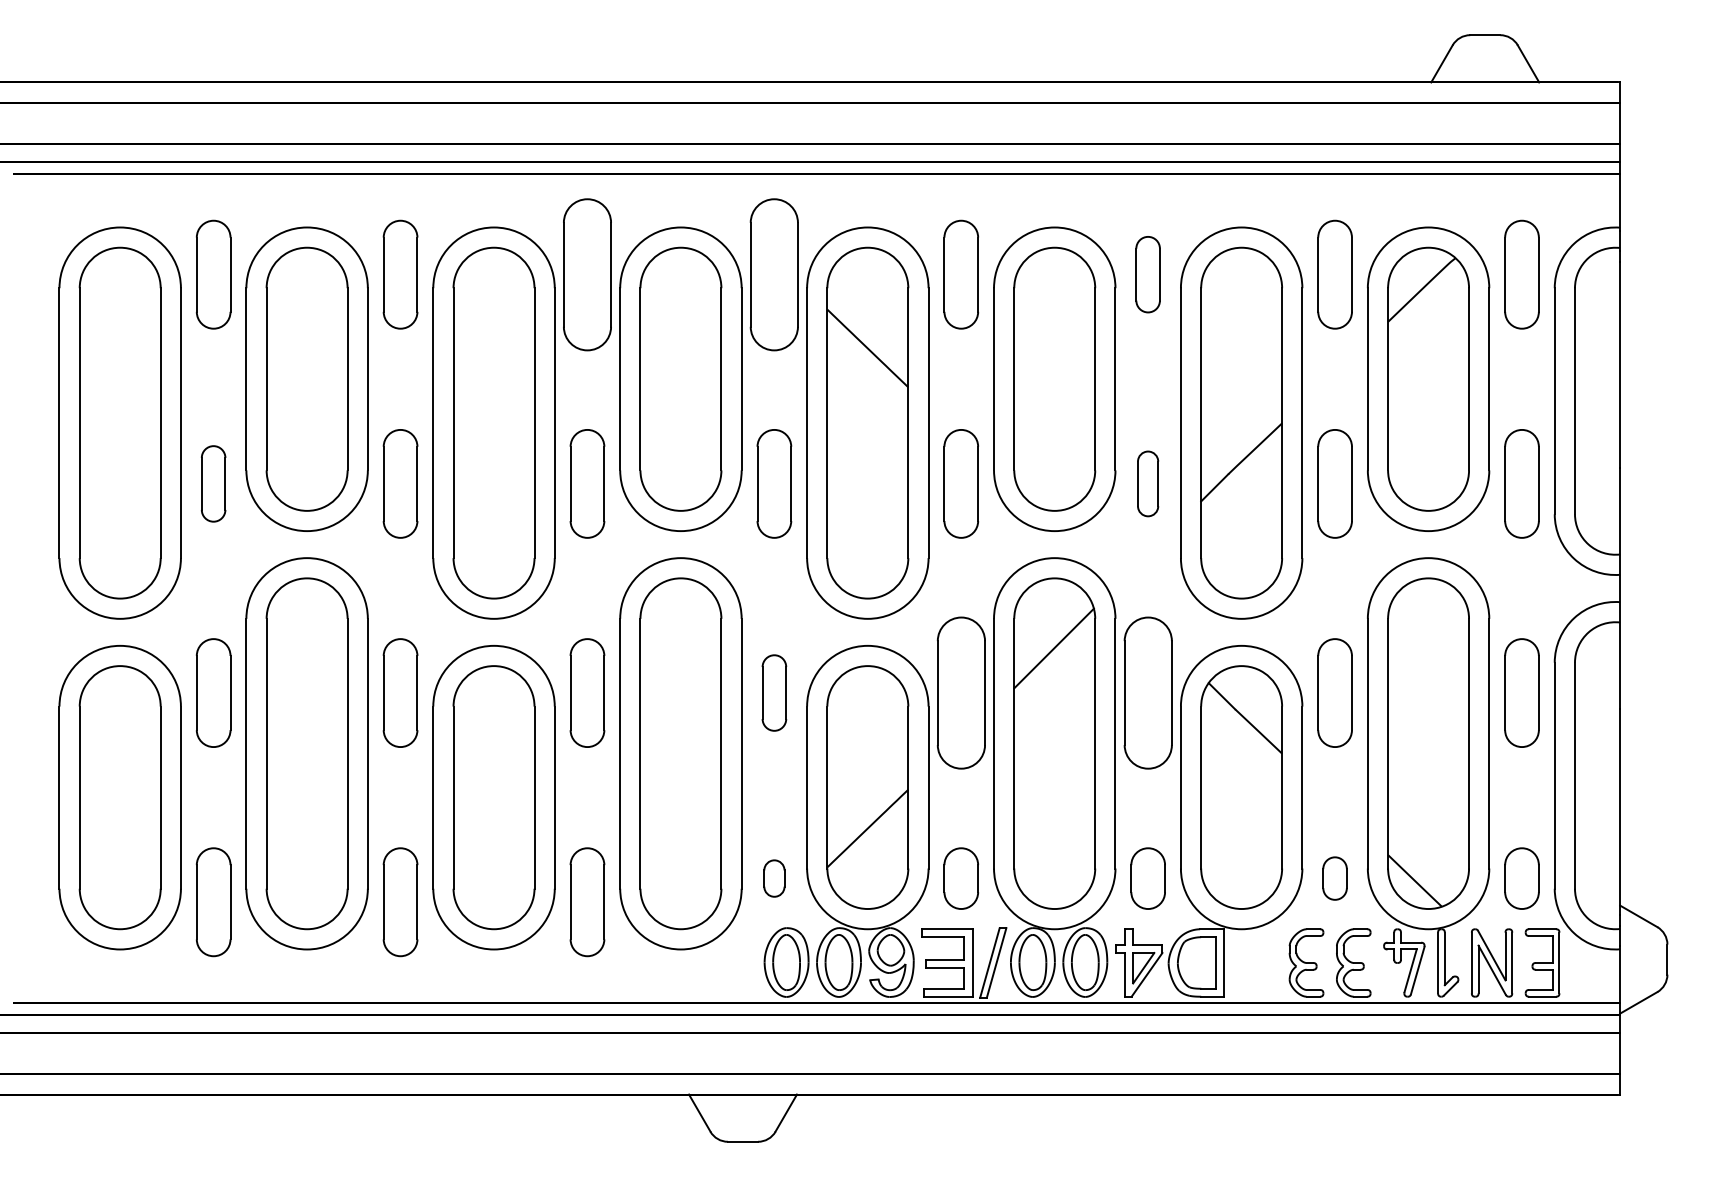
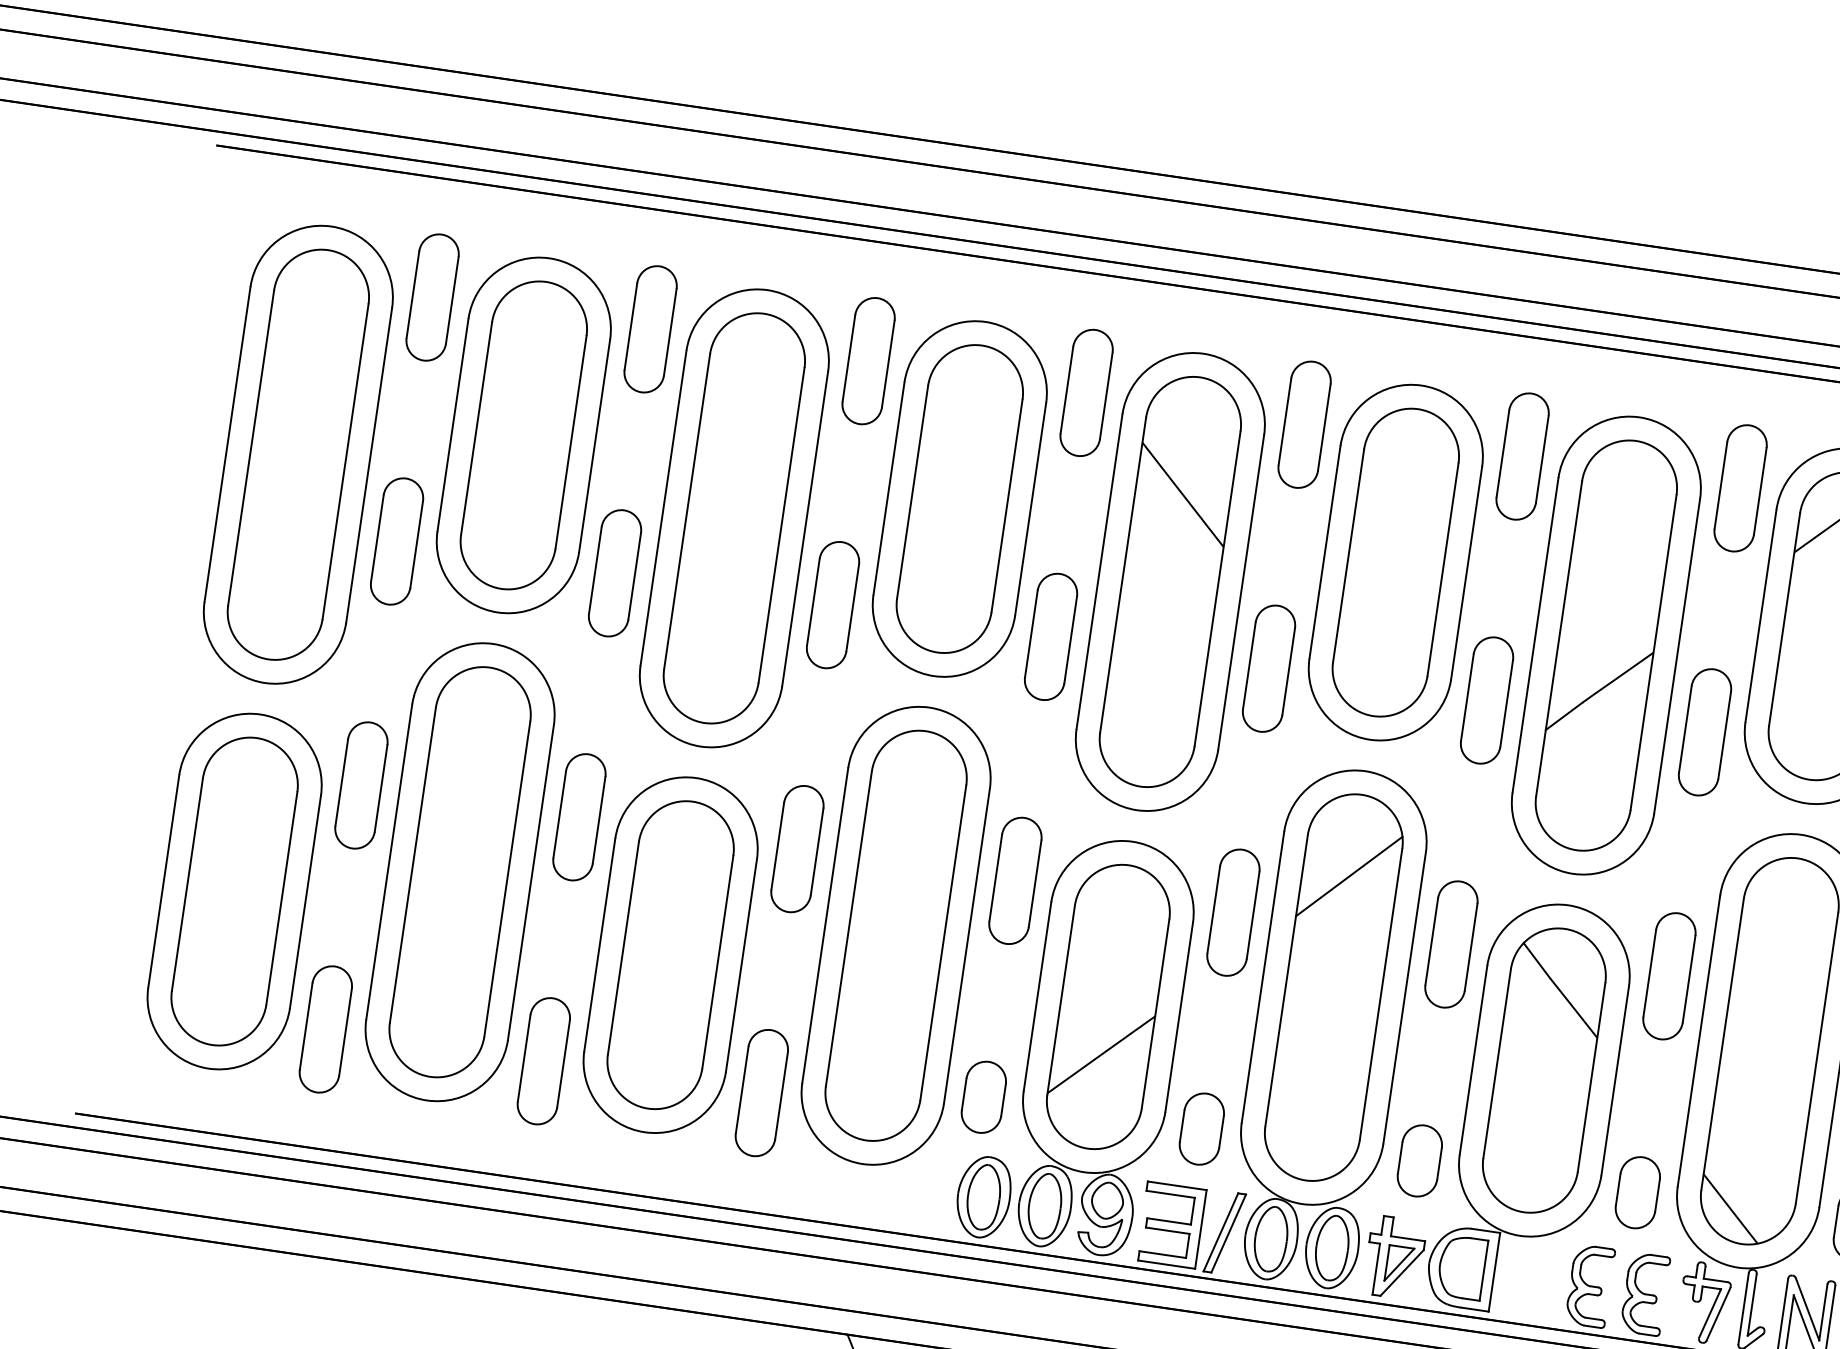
part: (587, 274) -> (868, 360), size x0.71
part: (774, 274) -> (1086, 392), size x0.71
part: (1147, 274) -> (1521, 456), size x1.43
part: (213, 483) -> (396, 541), size x1.43
part: (1147, 483) -> (1486, 699), size x1.67
part: (774, 692) -> (1015, 880), size x1.43
part: (960, 692) -> (1232, 911), size x0.71
part: (1147, 692) -> (1450, 943), size x0.71
part: (774, 878) -> (984, 1097), size x1.67
part: (1334, 878) -> (1637, 1192), size x1.43

